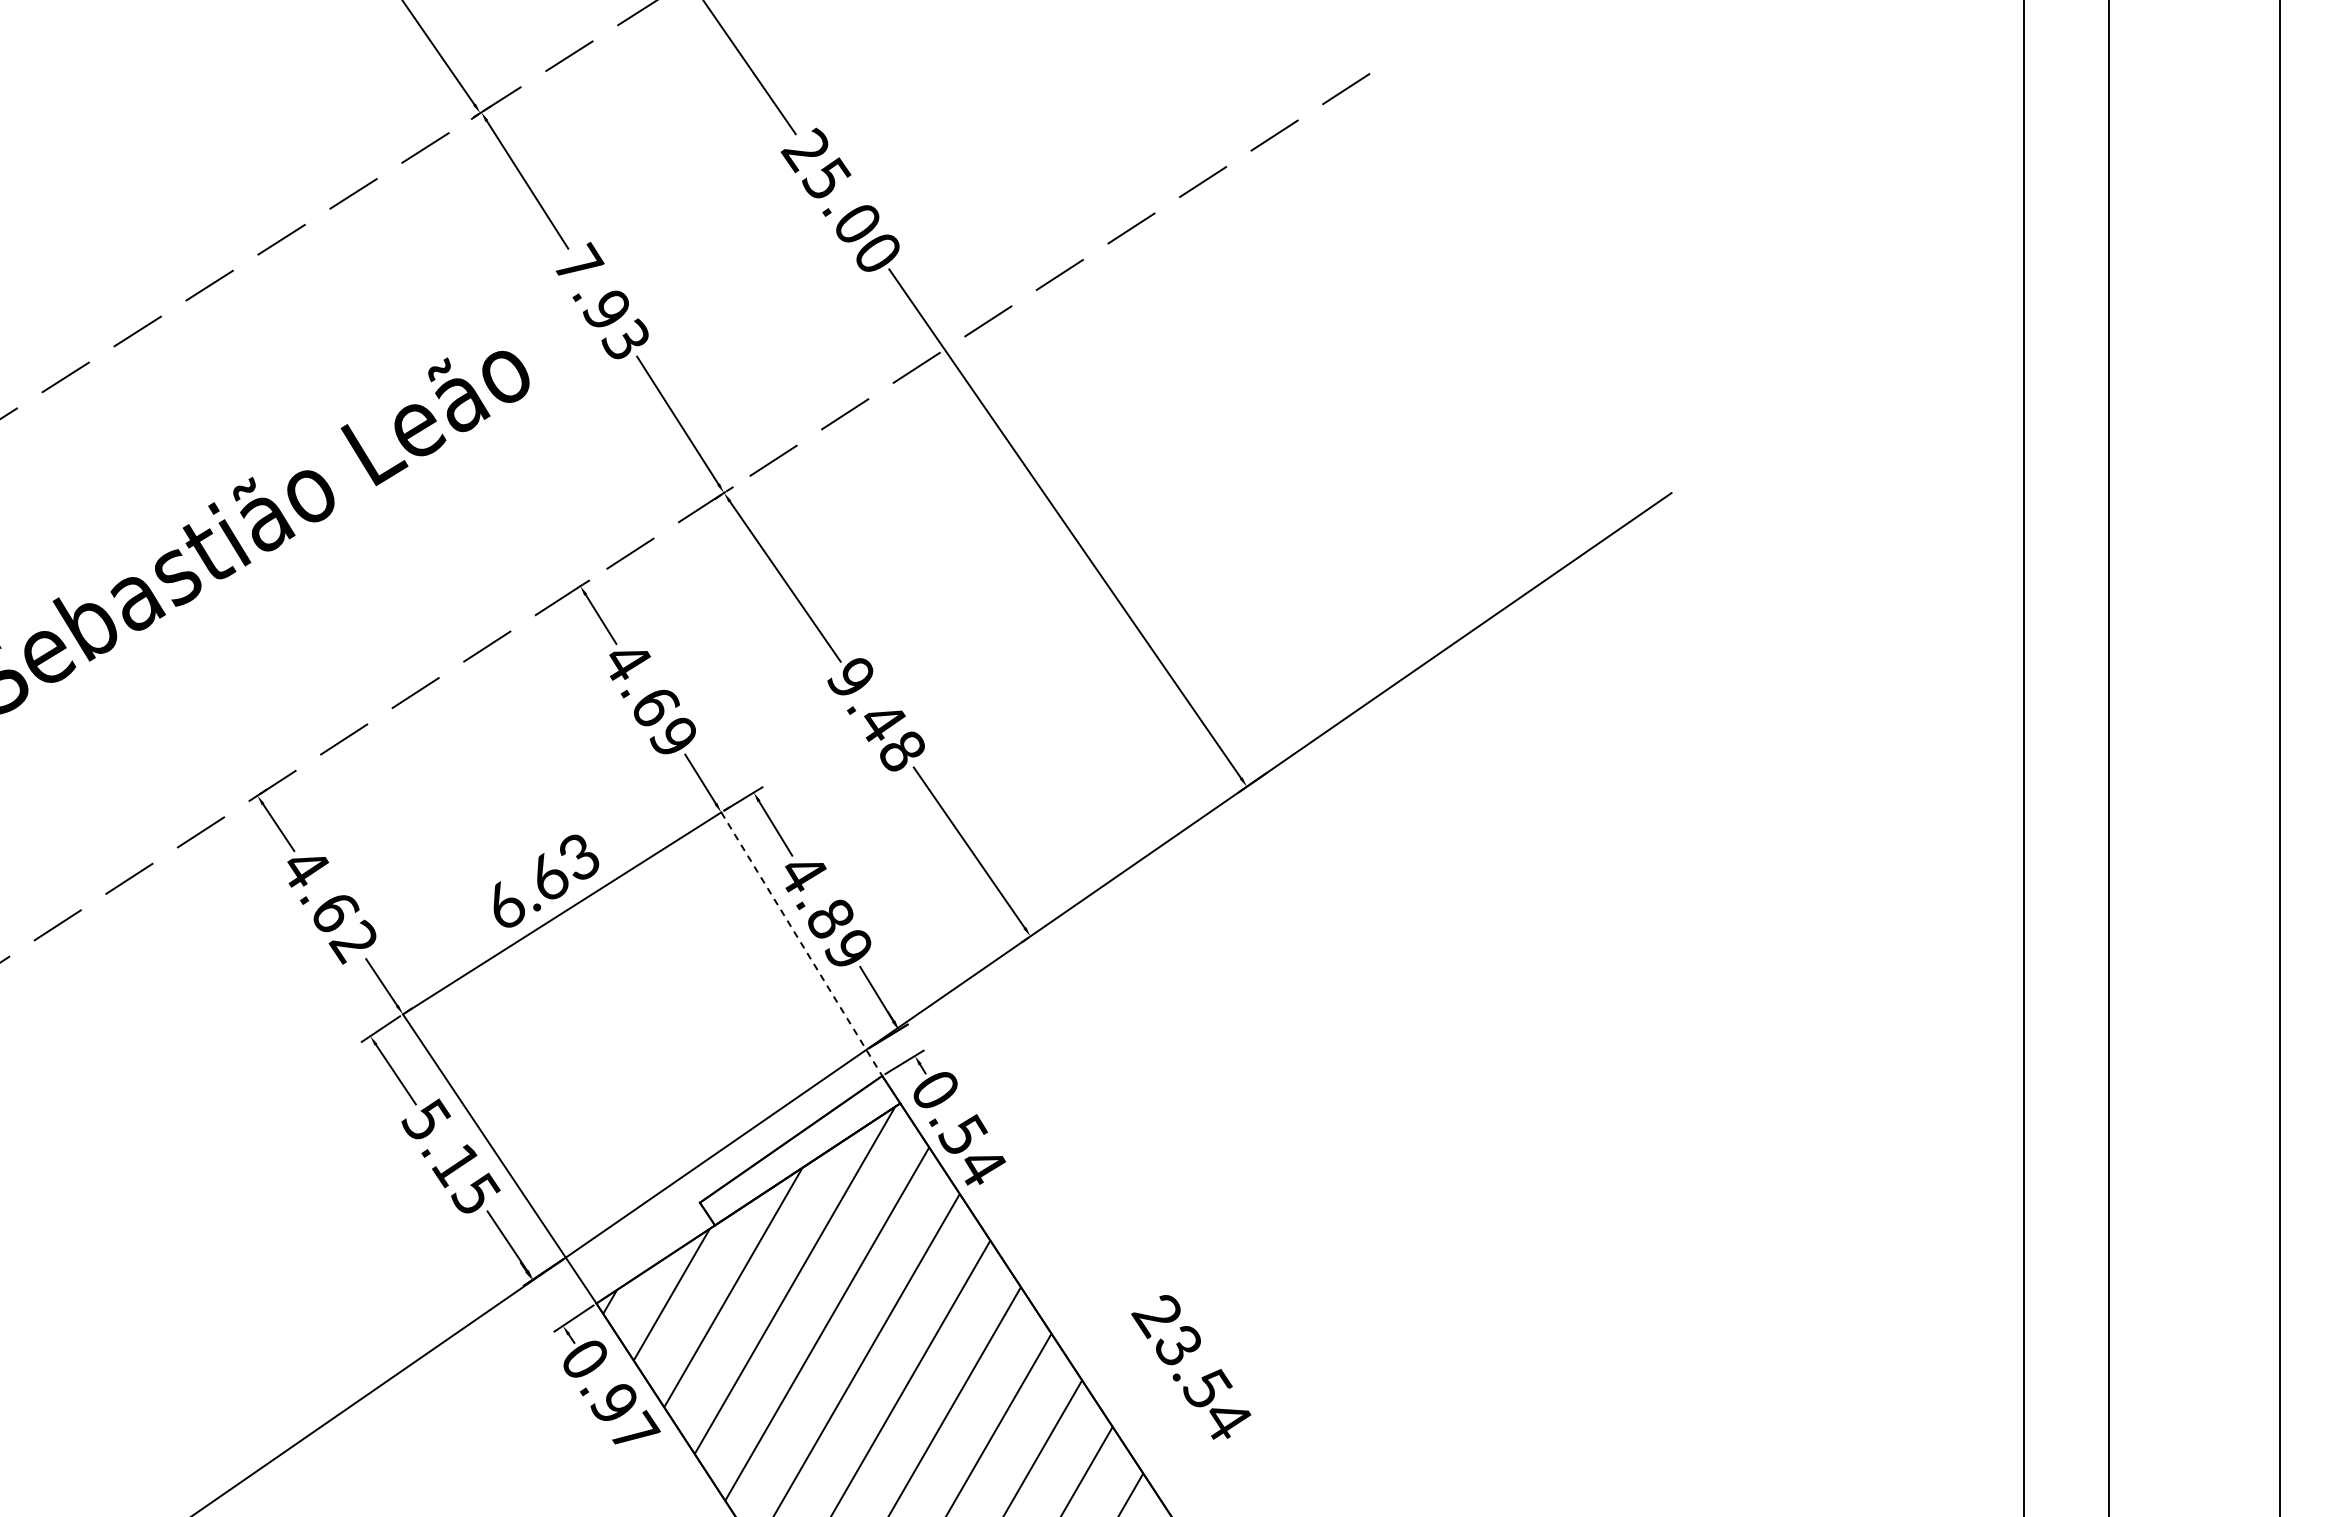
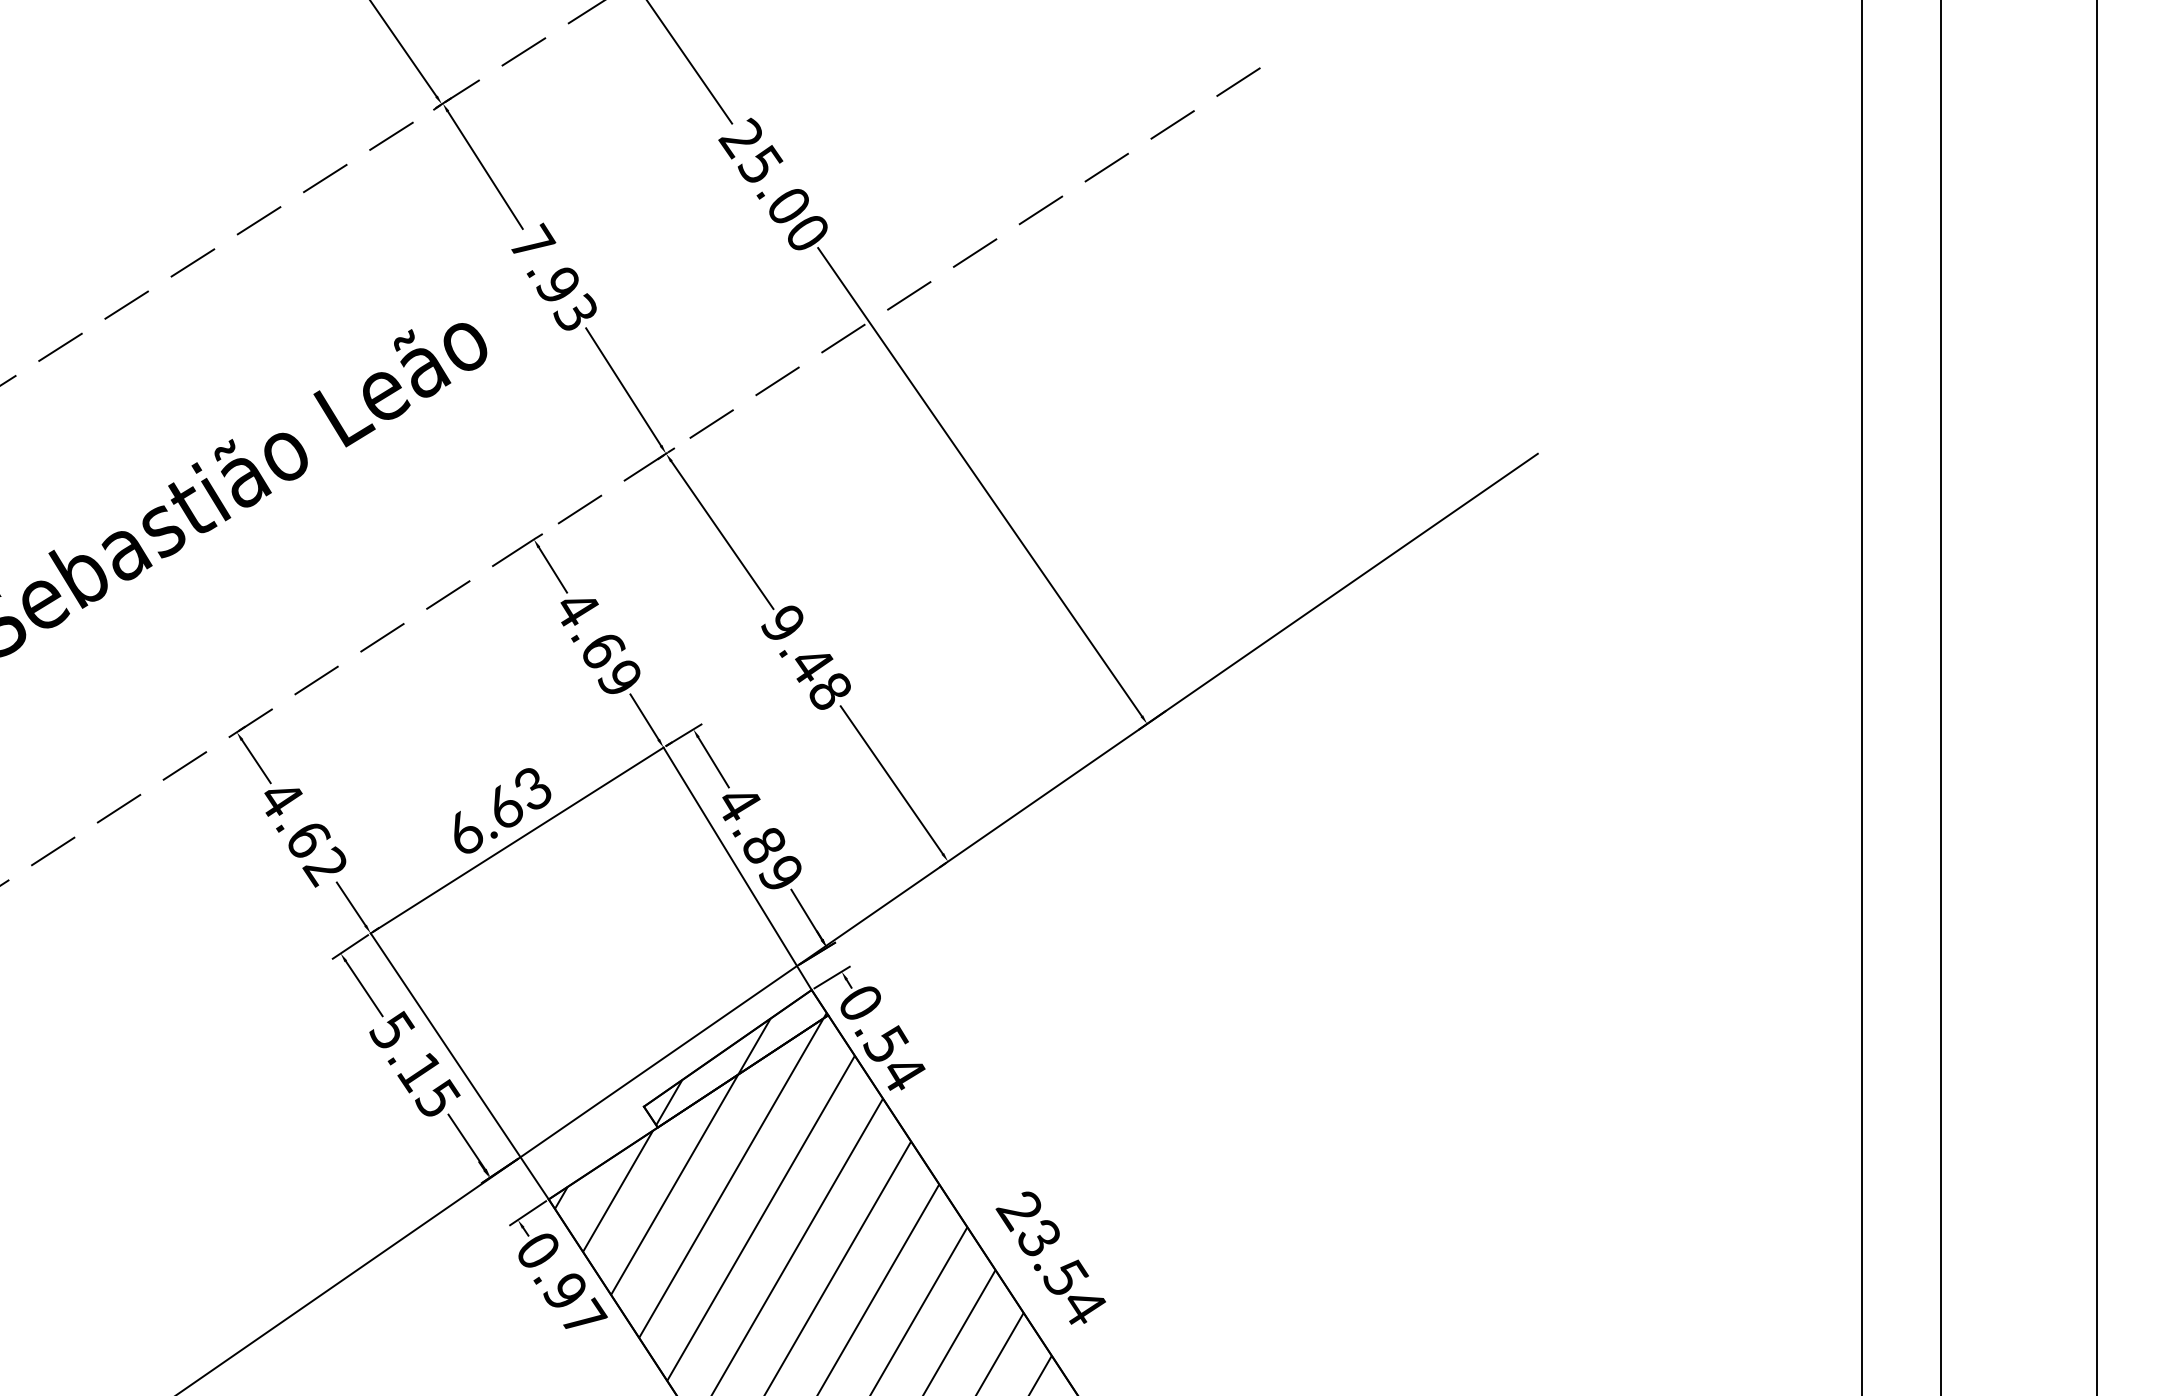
line: (802, 944) -> (738, 869), dashed -> solid
hatch: (805, 1161) -> (741, 1068), added
text: (1191, 1367) -> (1051, 1258), moved

